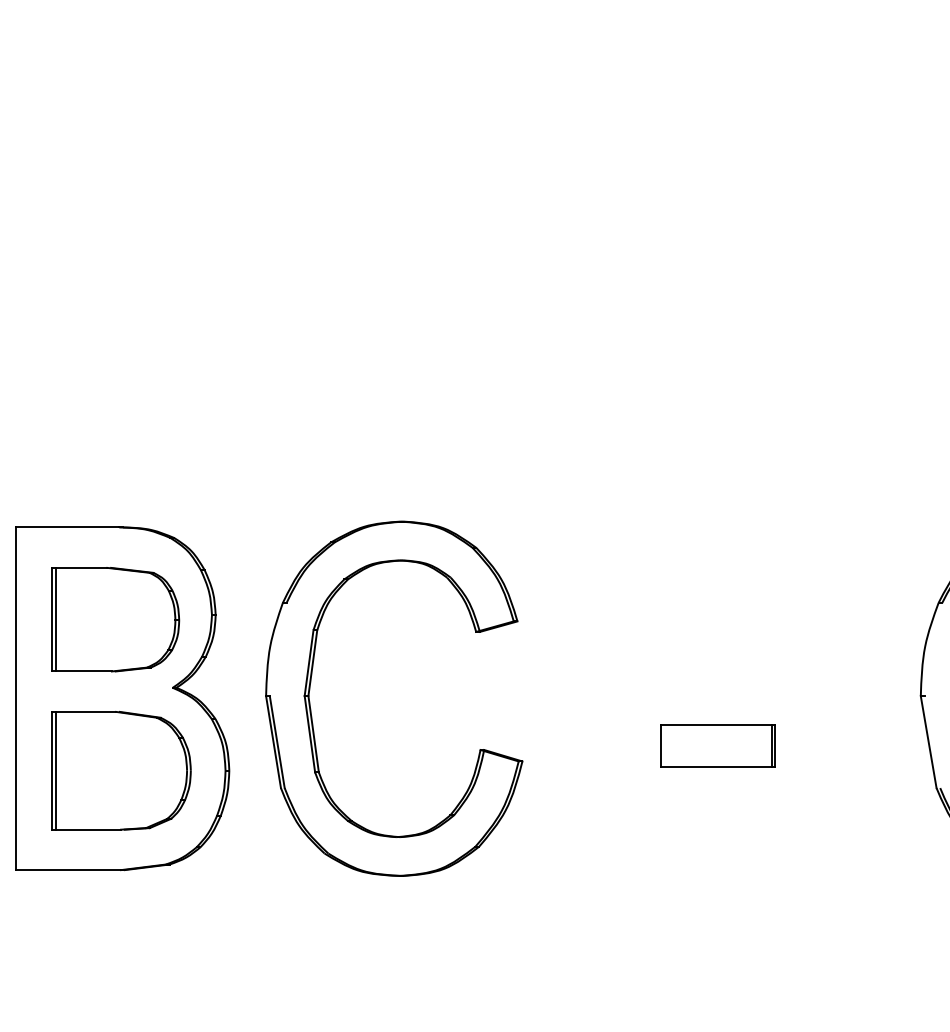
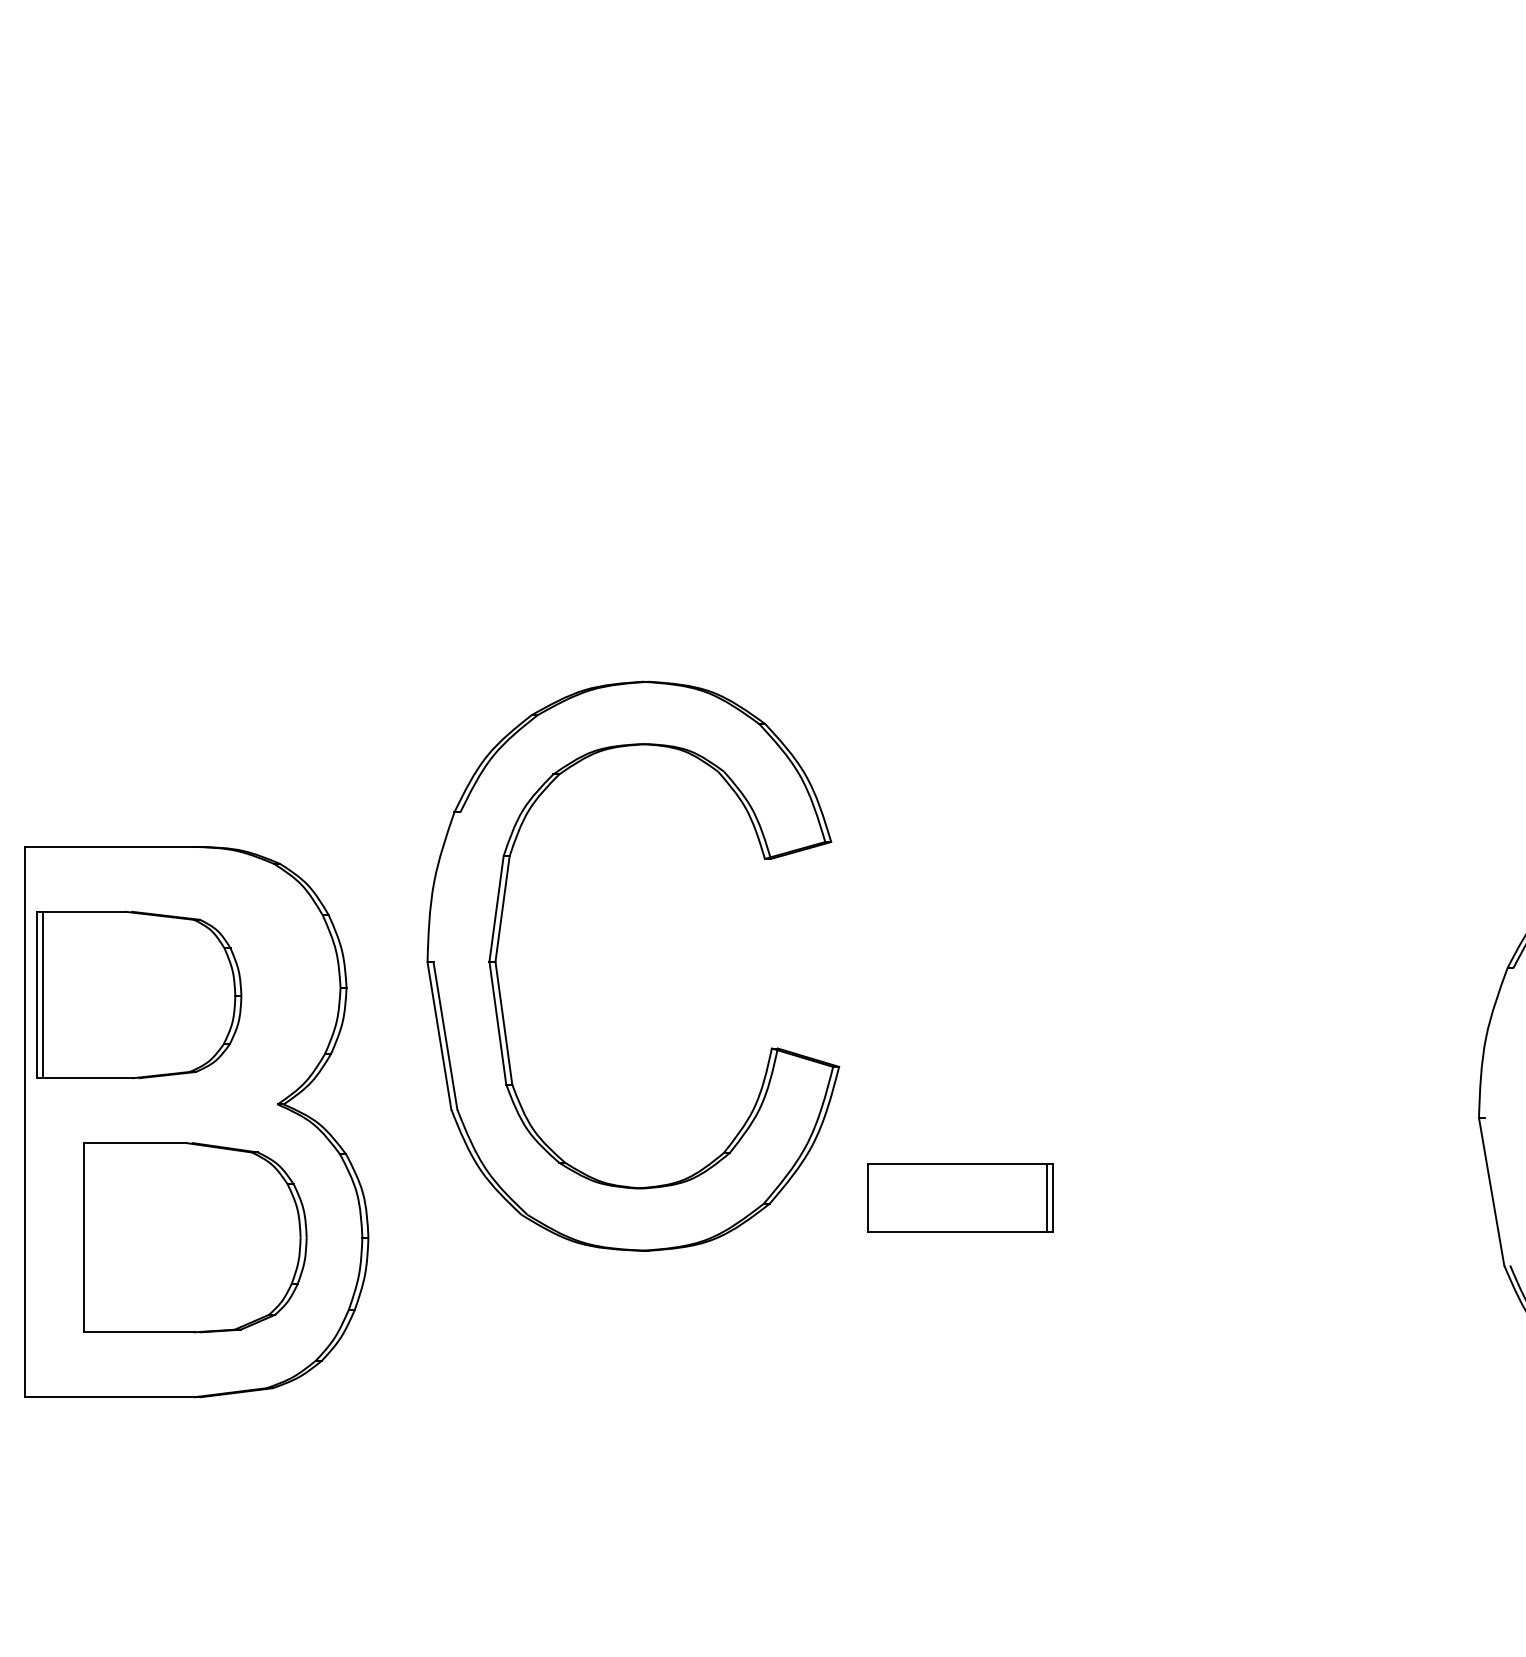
part: (115, 619) -> (139, 994), moved
part: (311, 709) -> (500, 983), moved
part: (717, 745) -> (959, 1197), moved
line: (55, 770) -> (89, 1237), removed

